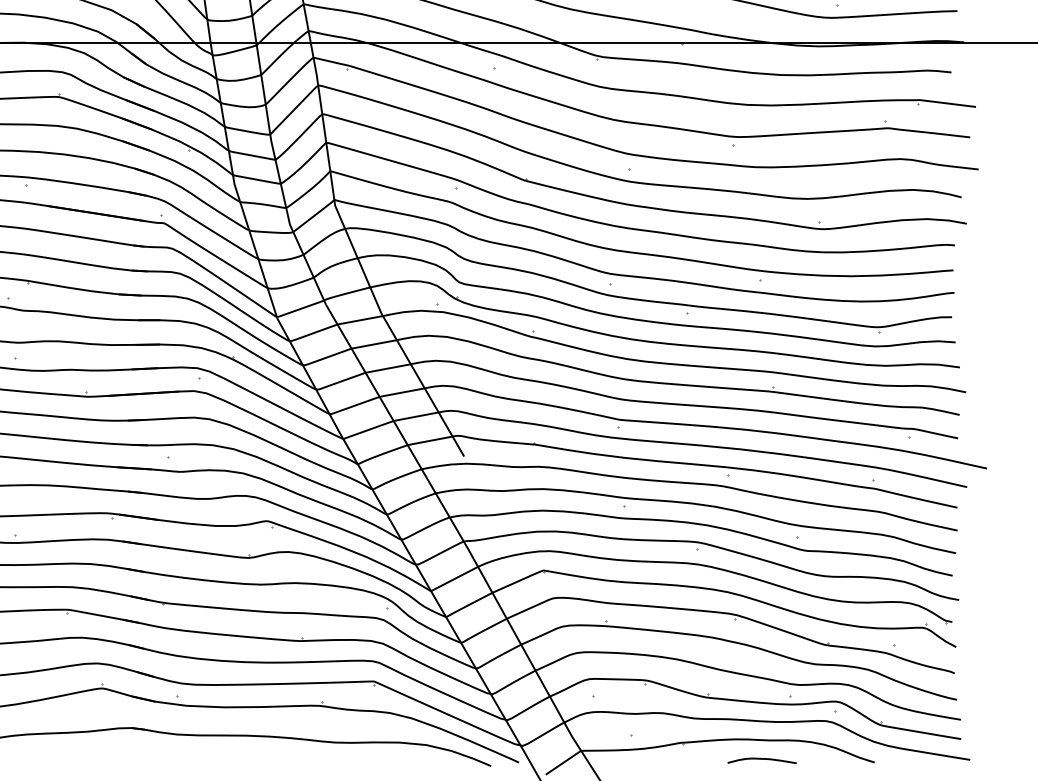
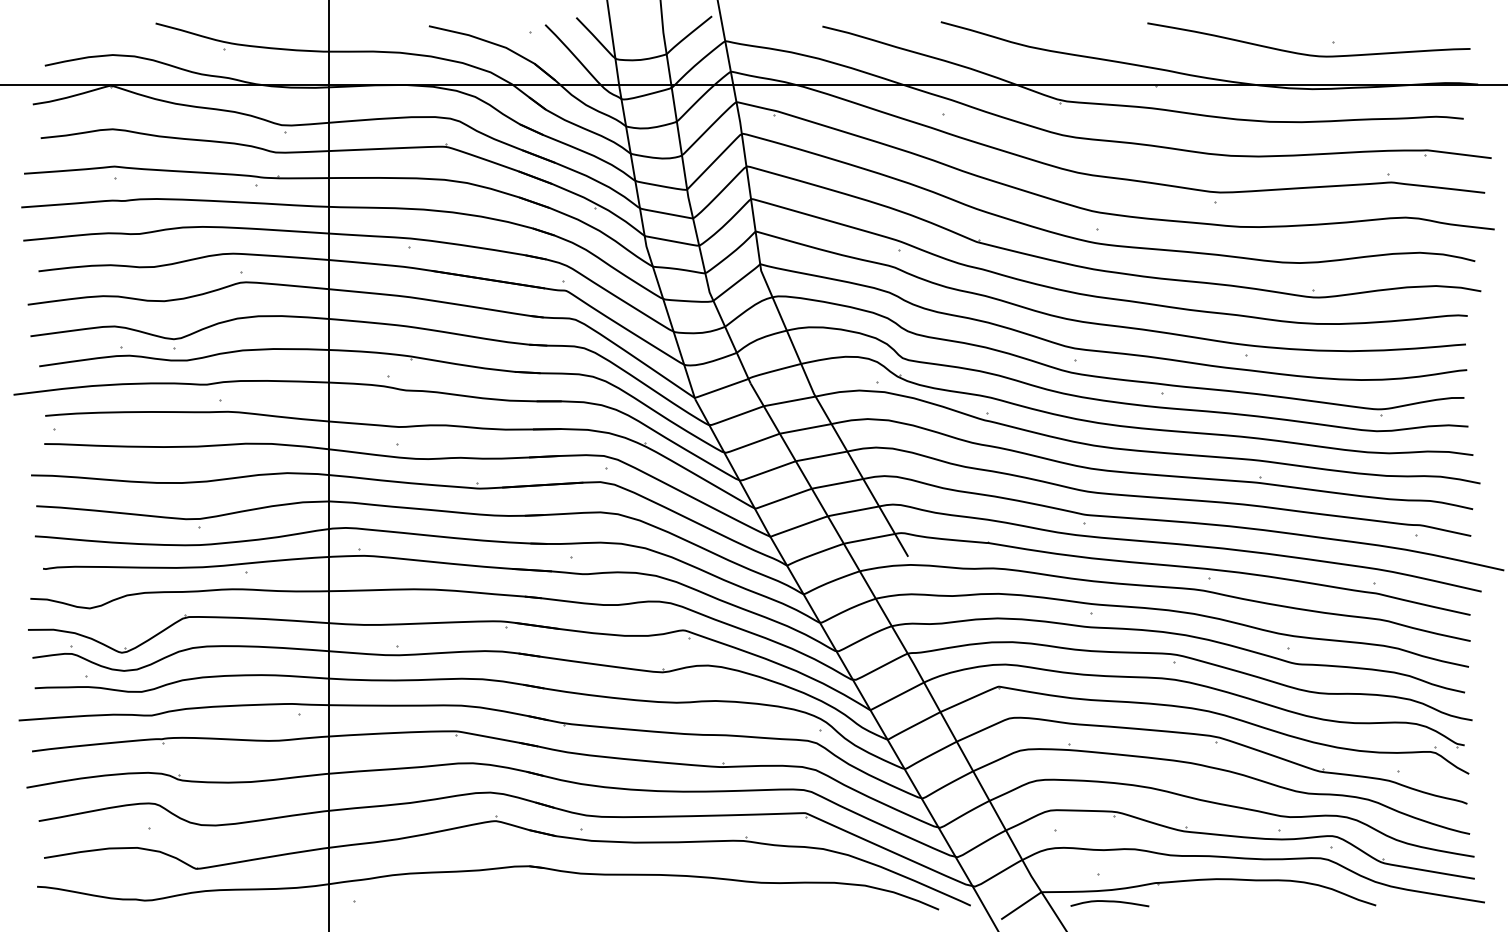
curve: (761, 759) -> (1109, 902), moved

